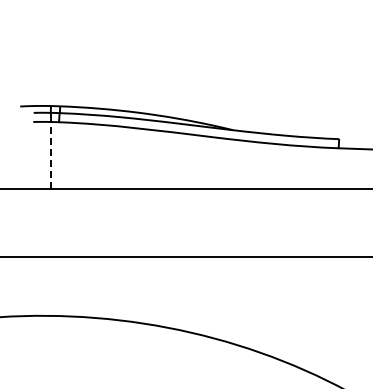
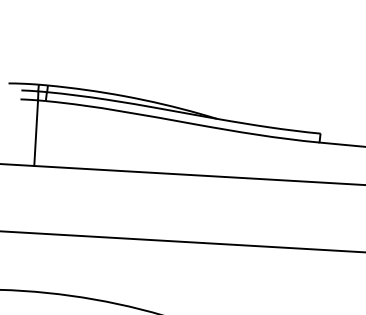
line: (51, 154) -> (36, 132), dashed -> solid

